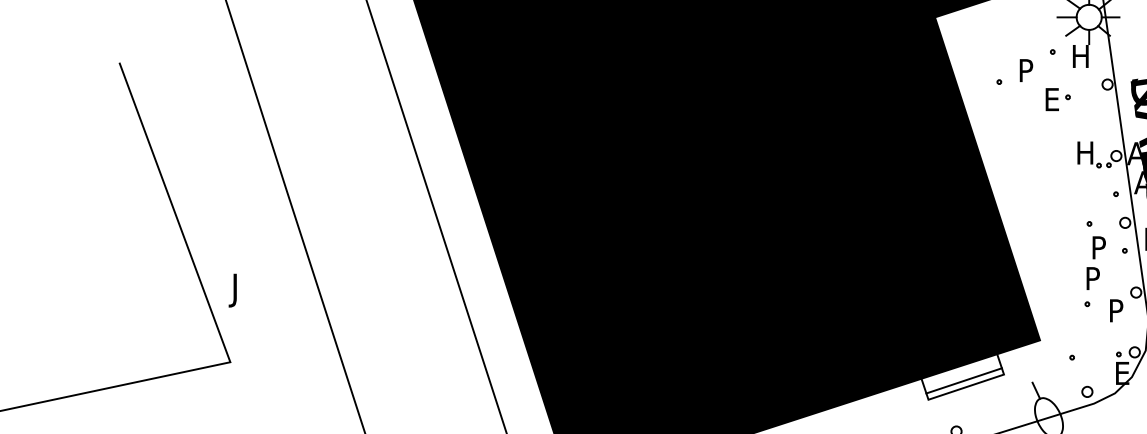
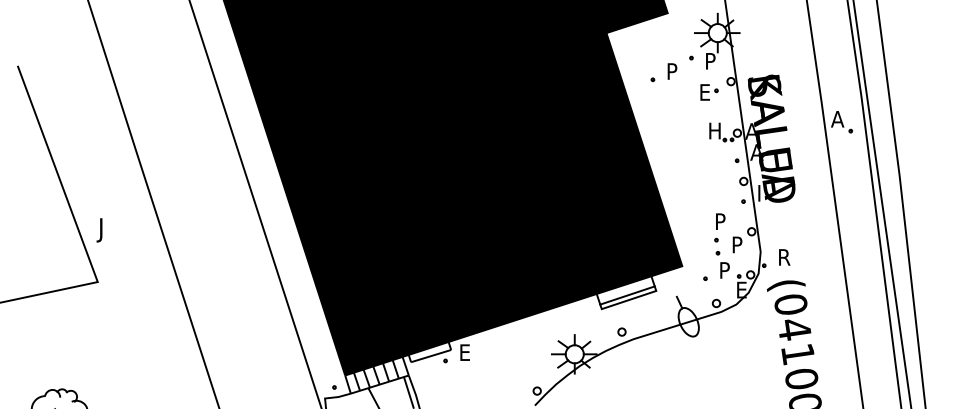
text: (1081, 56) -> (712, 61), H -> P
part: (1058, 99) -> (709, 92), moved
part: (1095, 239) -> (722, 264), moved

